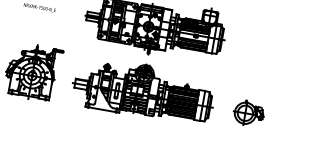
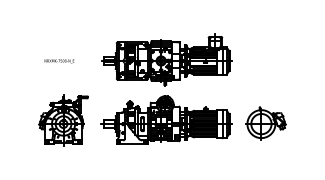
part: (248, 113) -> (265, 123), size x1.43

